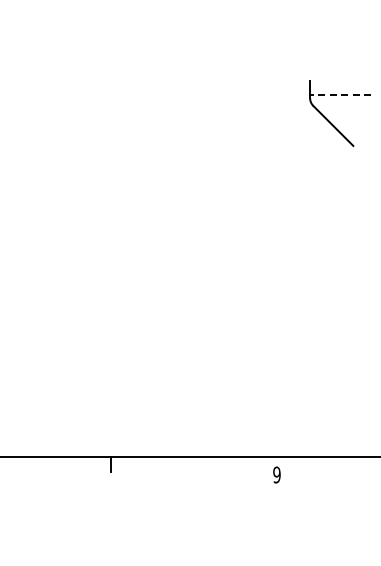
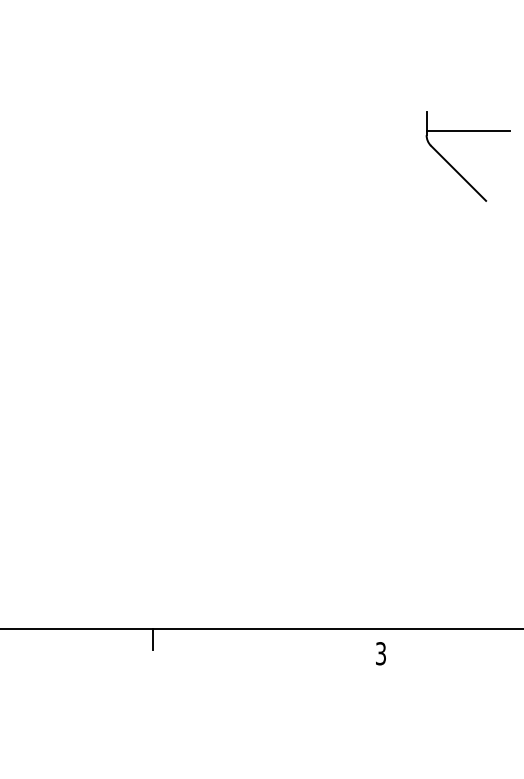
line: (340, 94) -> (468, 130), dashed -> solid
text: (276, 474) -> (380, 653), 9 -> 3

